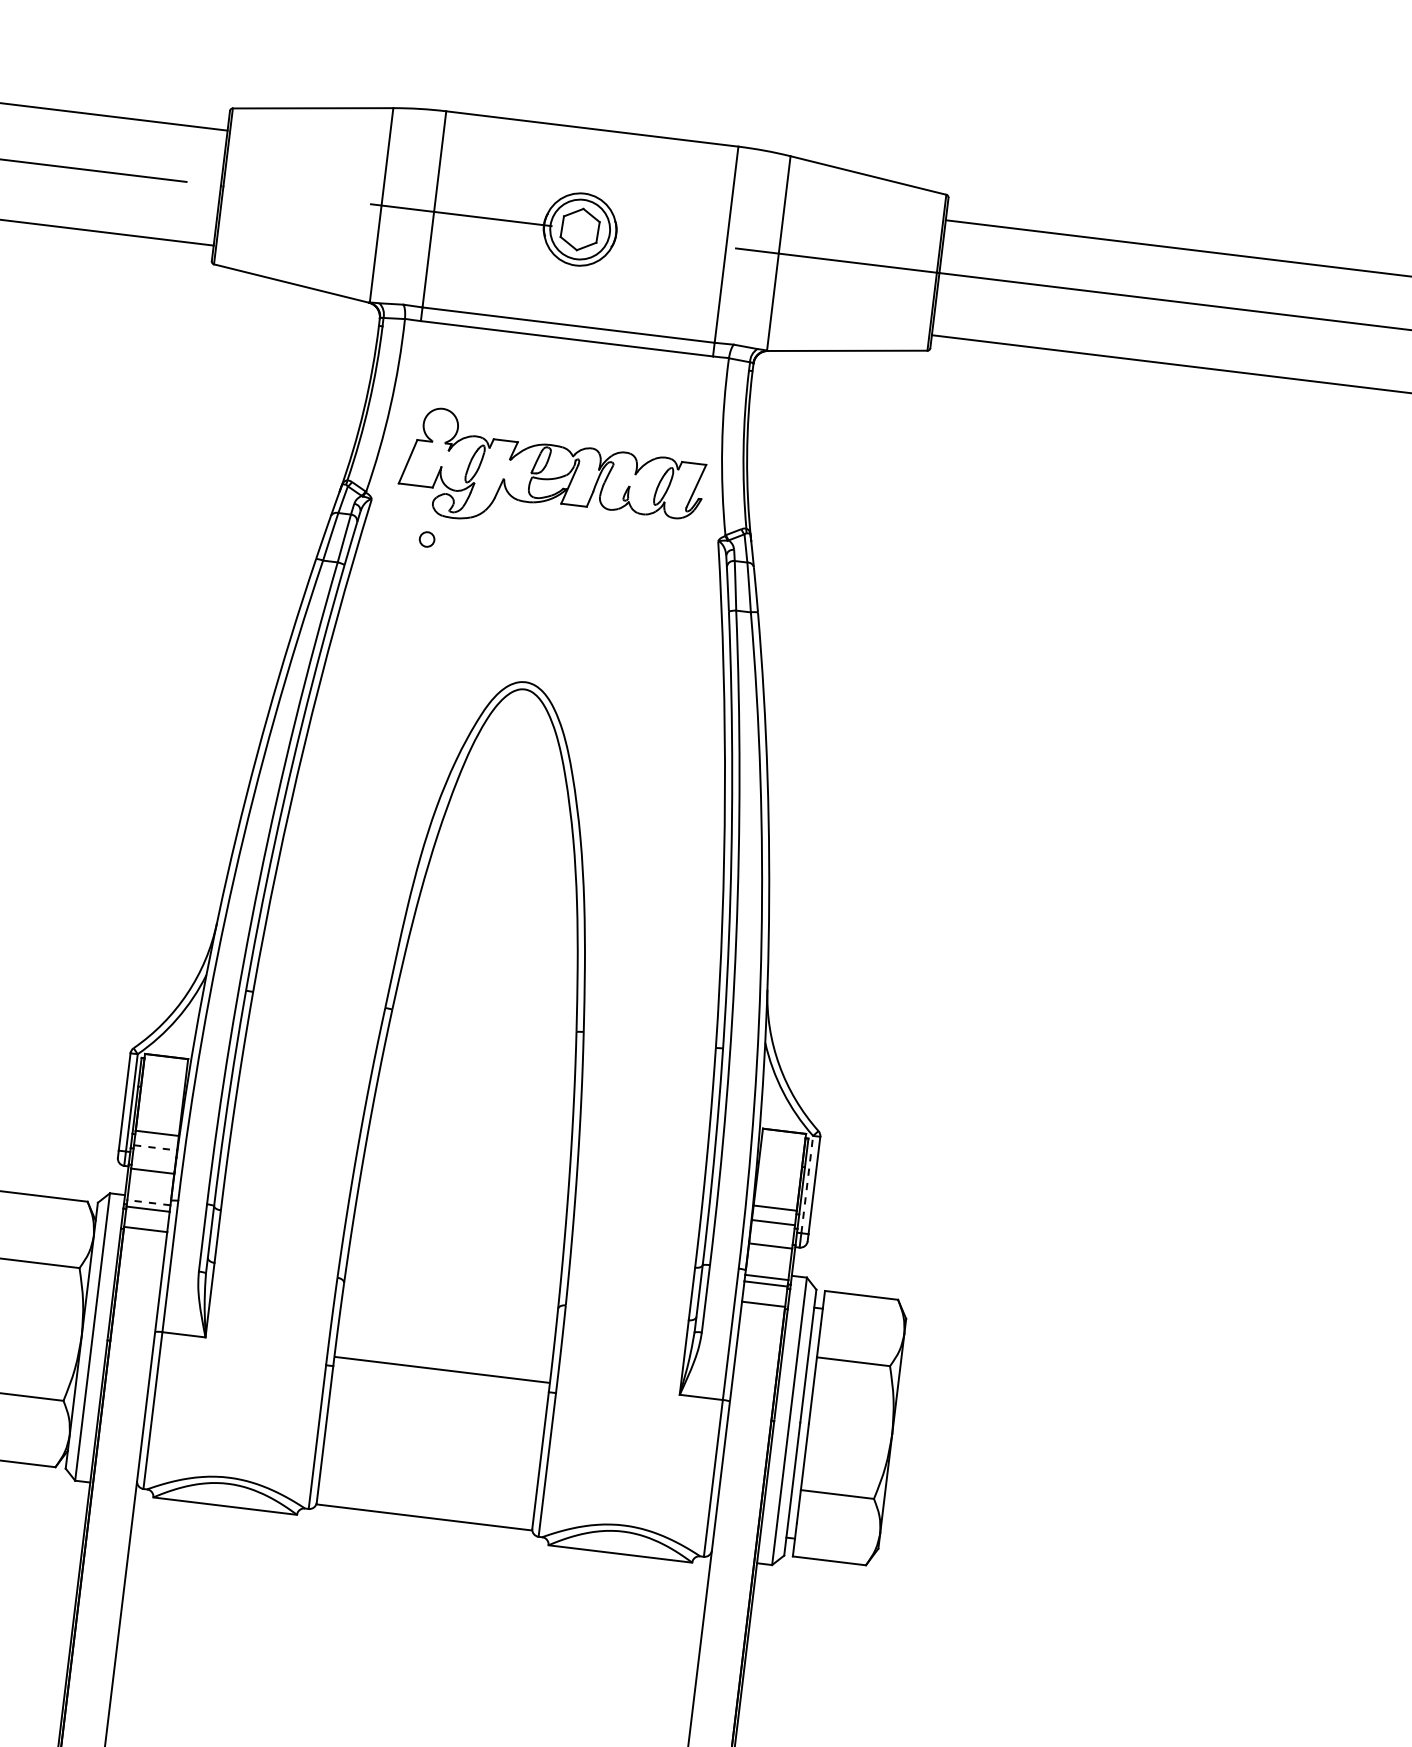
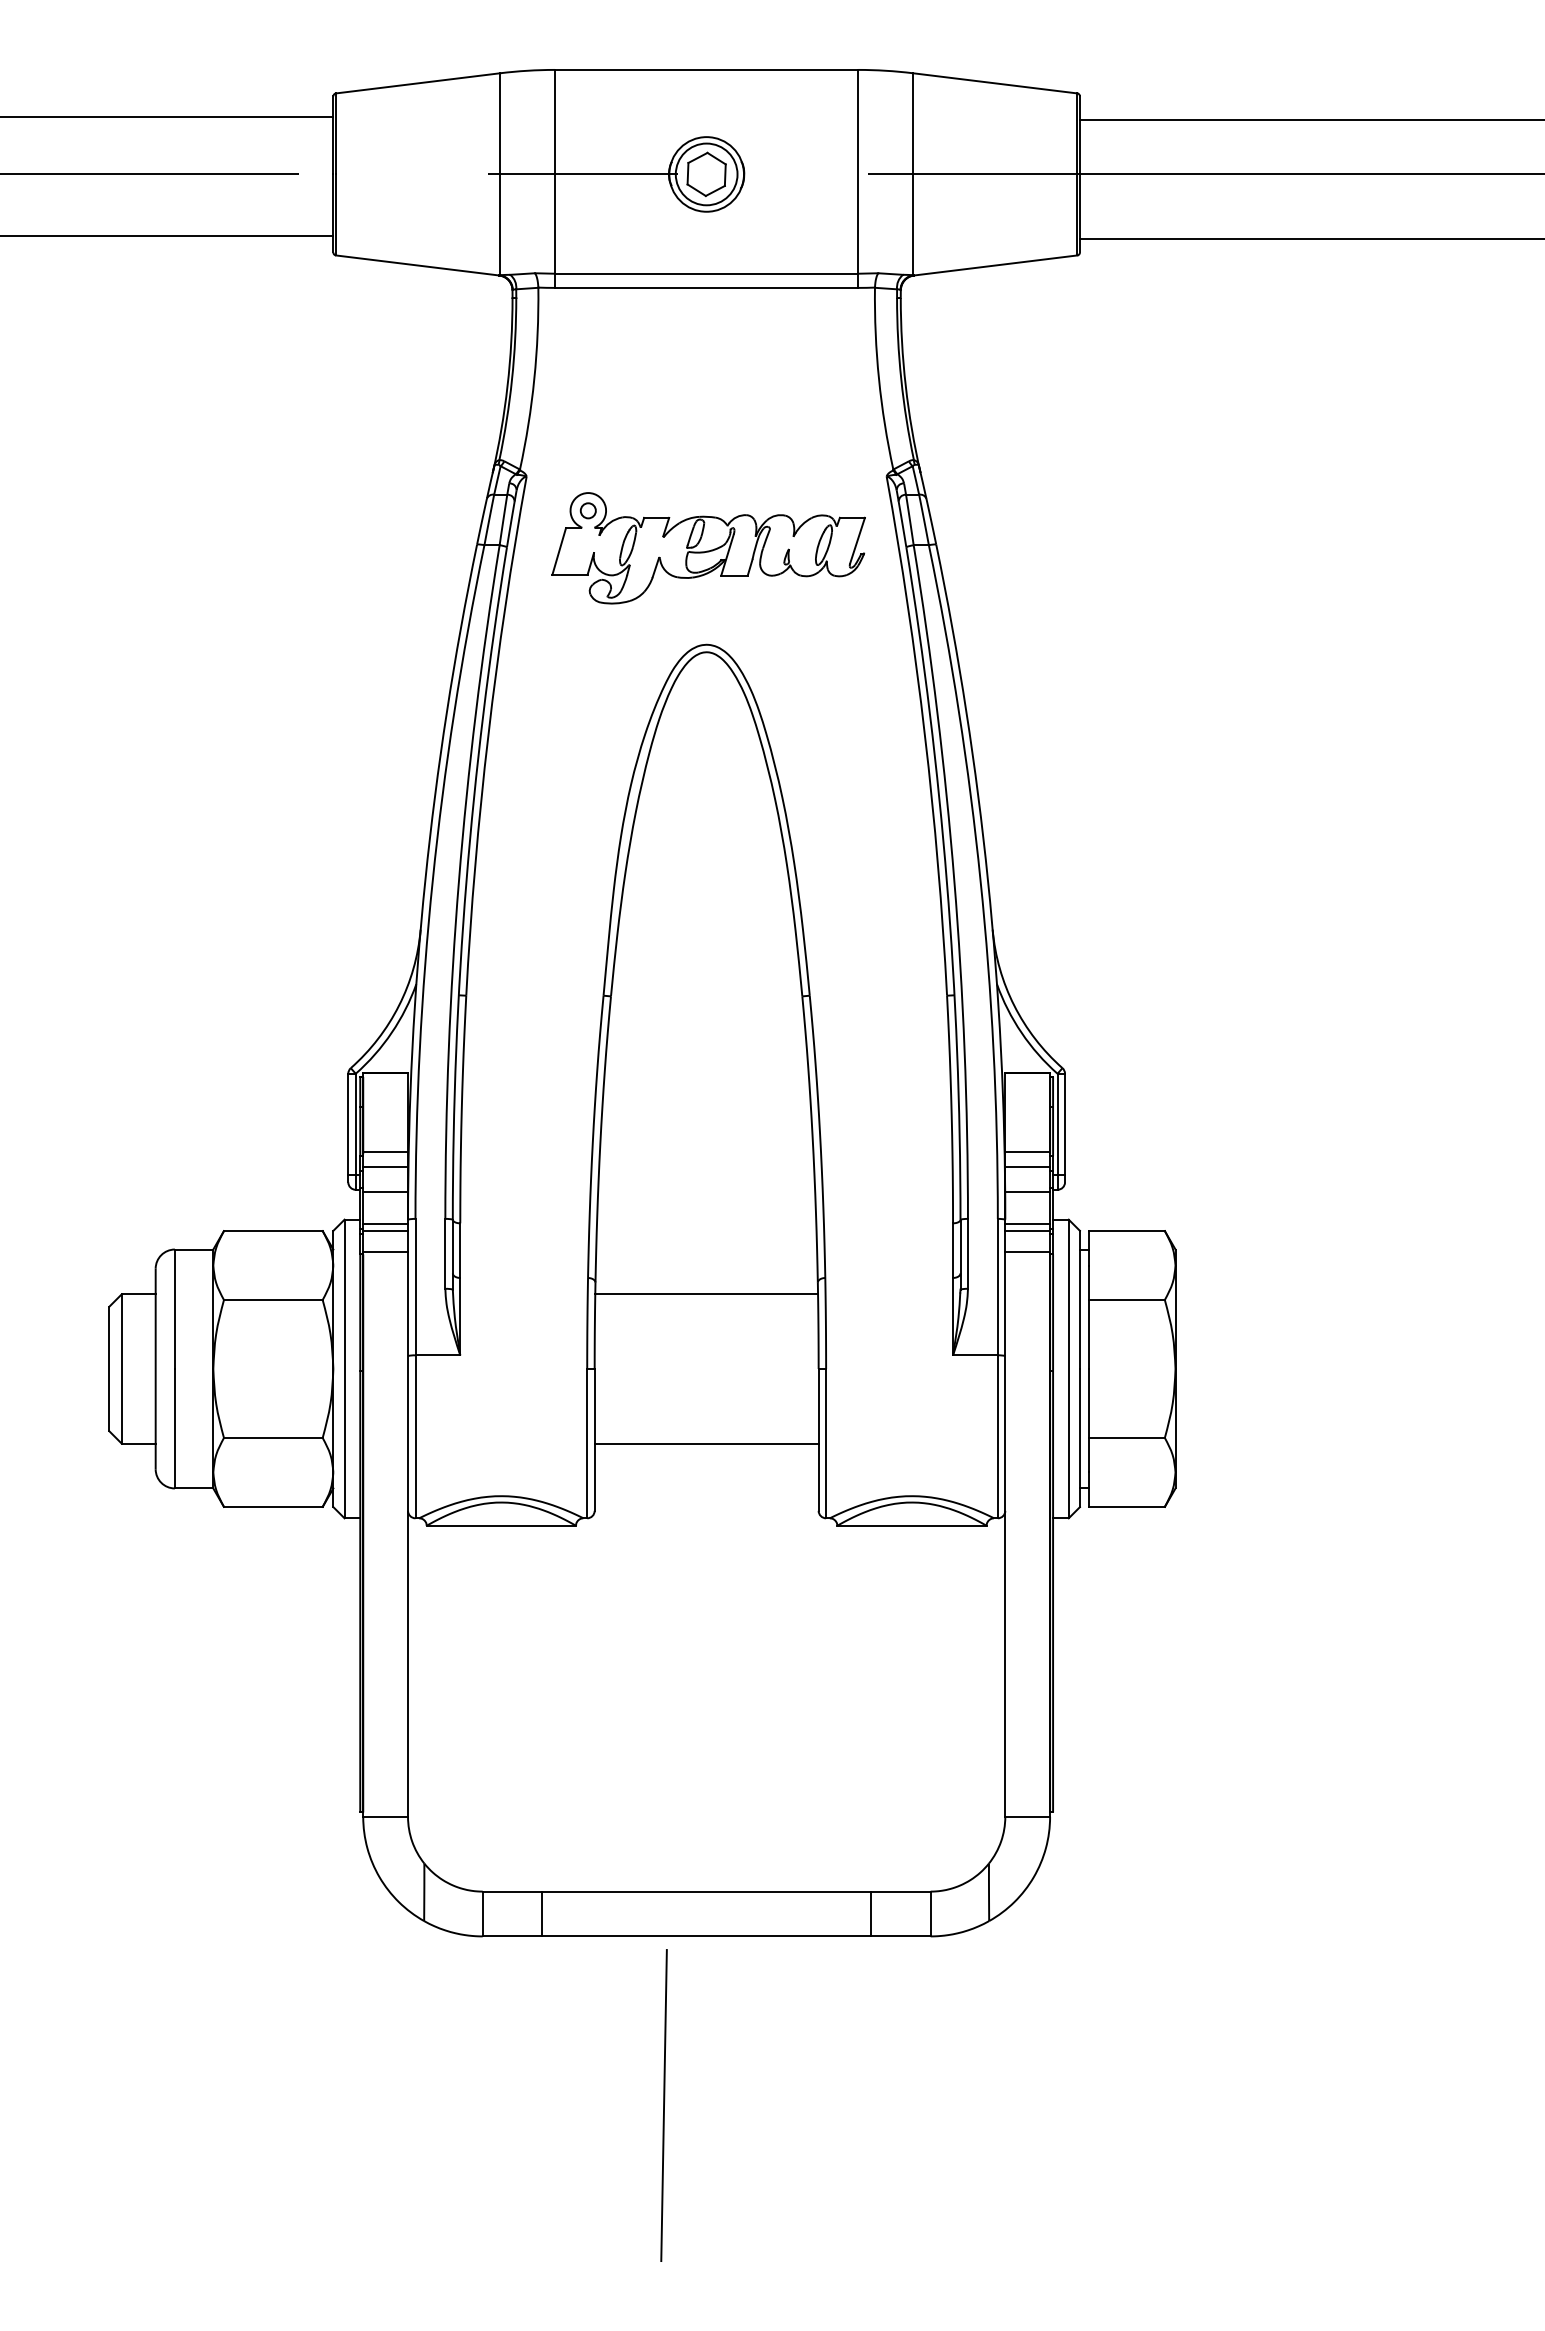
part: (552, 476) -> (708, 548), moved
line: (156, 1147) -> (386, 1167), dashed -> solid
line: (807, 1184) -> (1057, 1124), dashed -> solid
line: (148, 1202) -> (385, 1224), dashed -> solid
line: (442, 1370) -> (706, 1294), moved
line: (424, 1517) -> (706, 1443), moved

